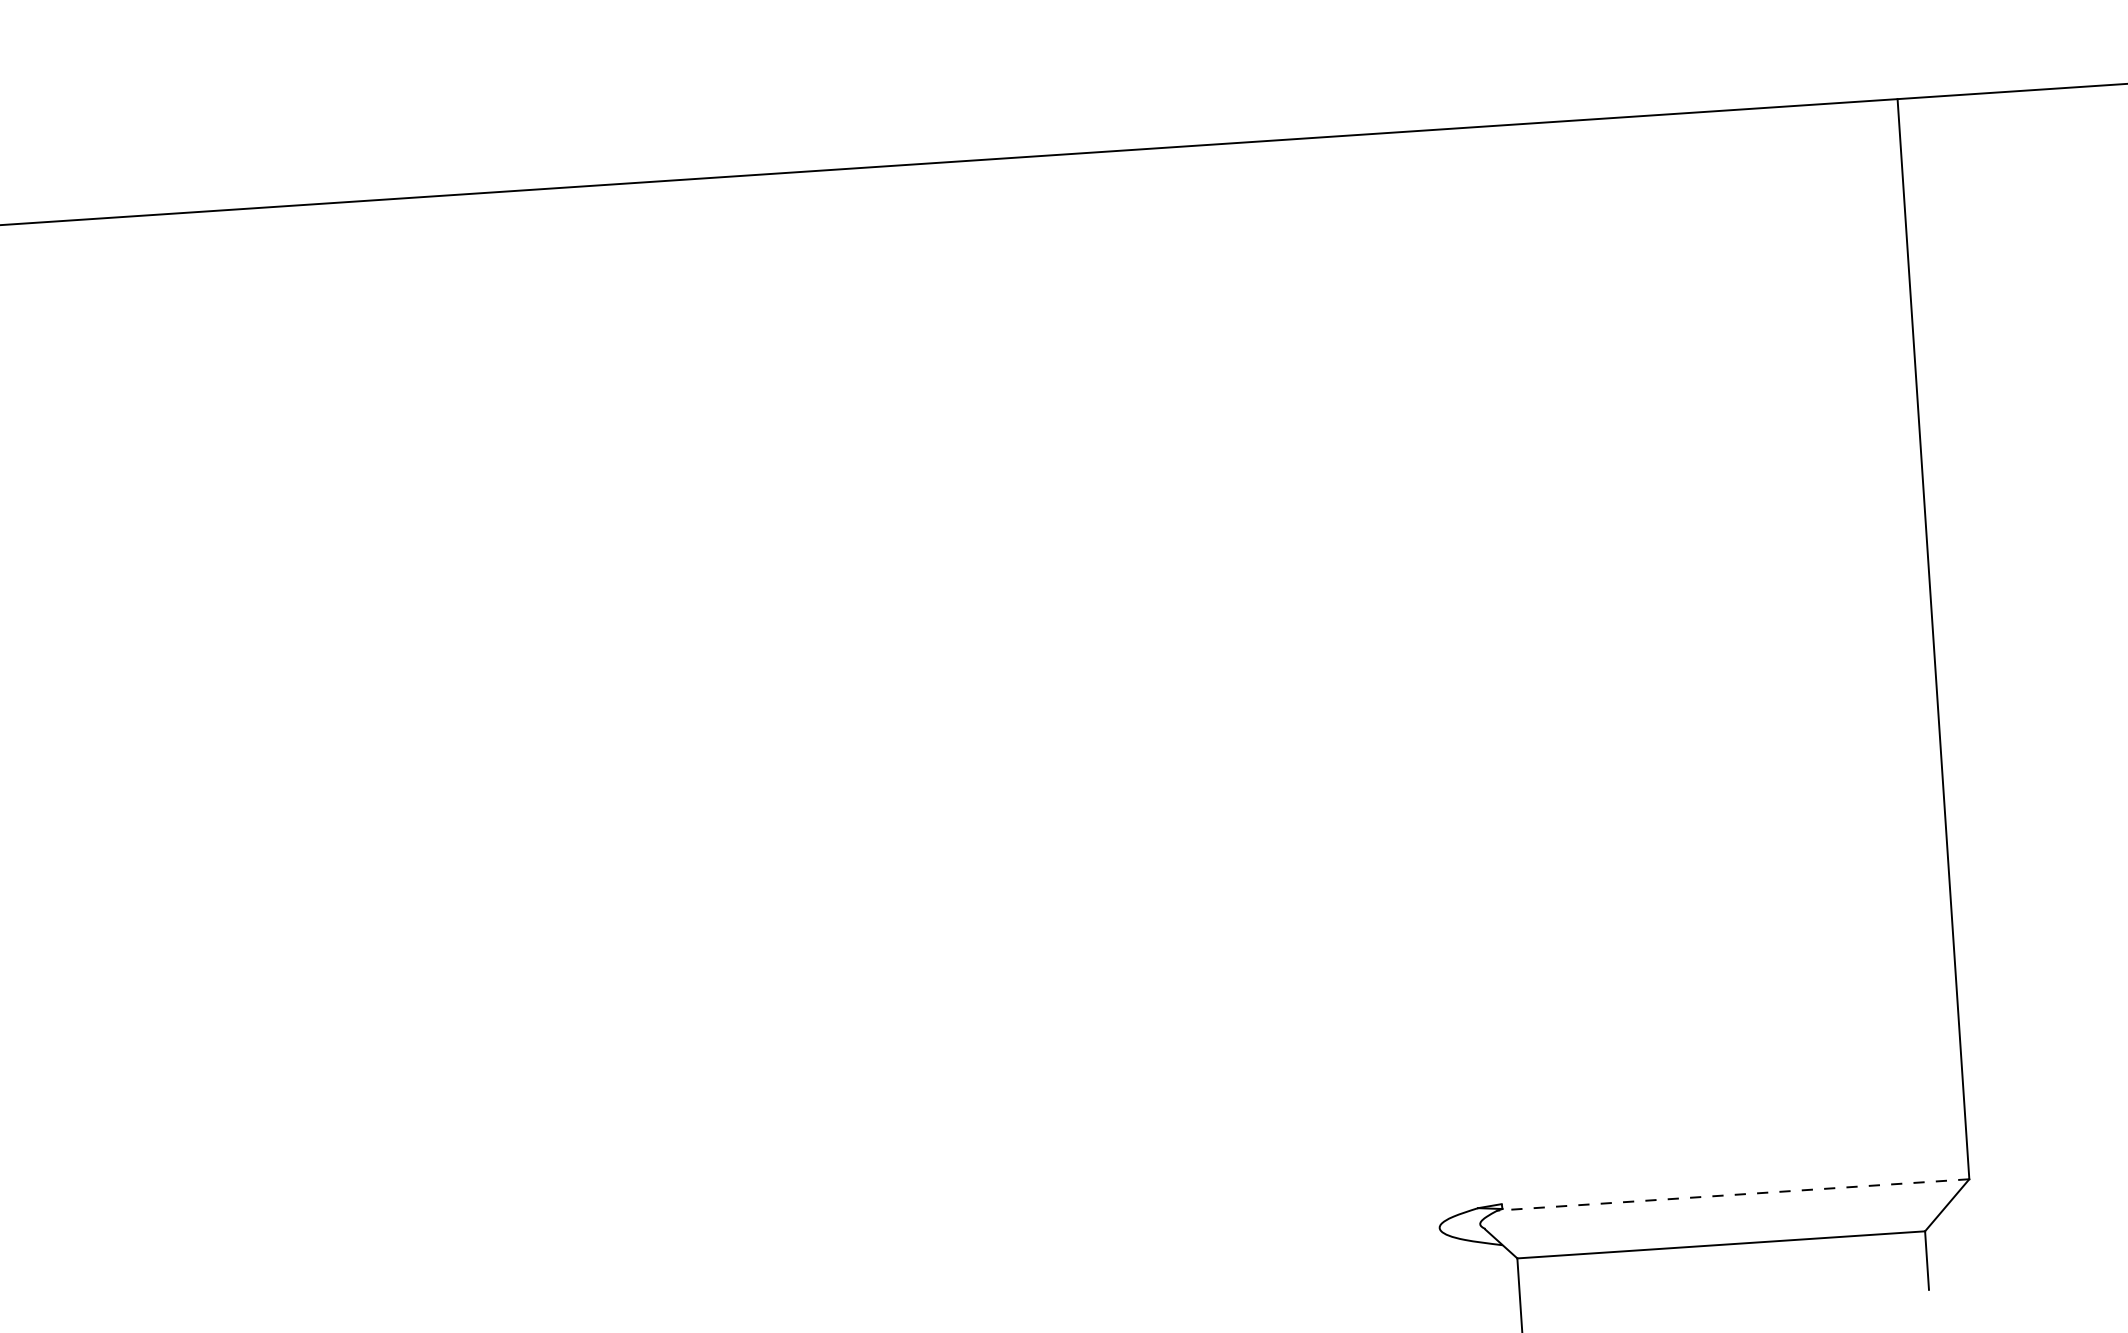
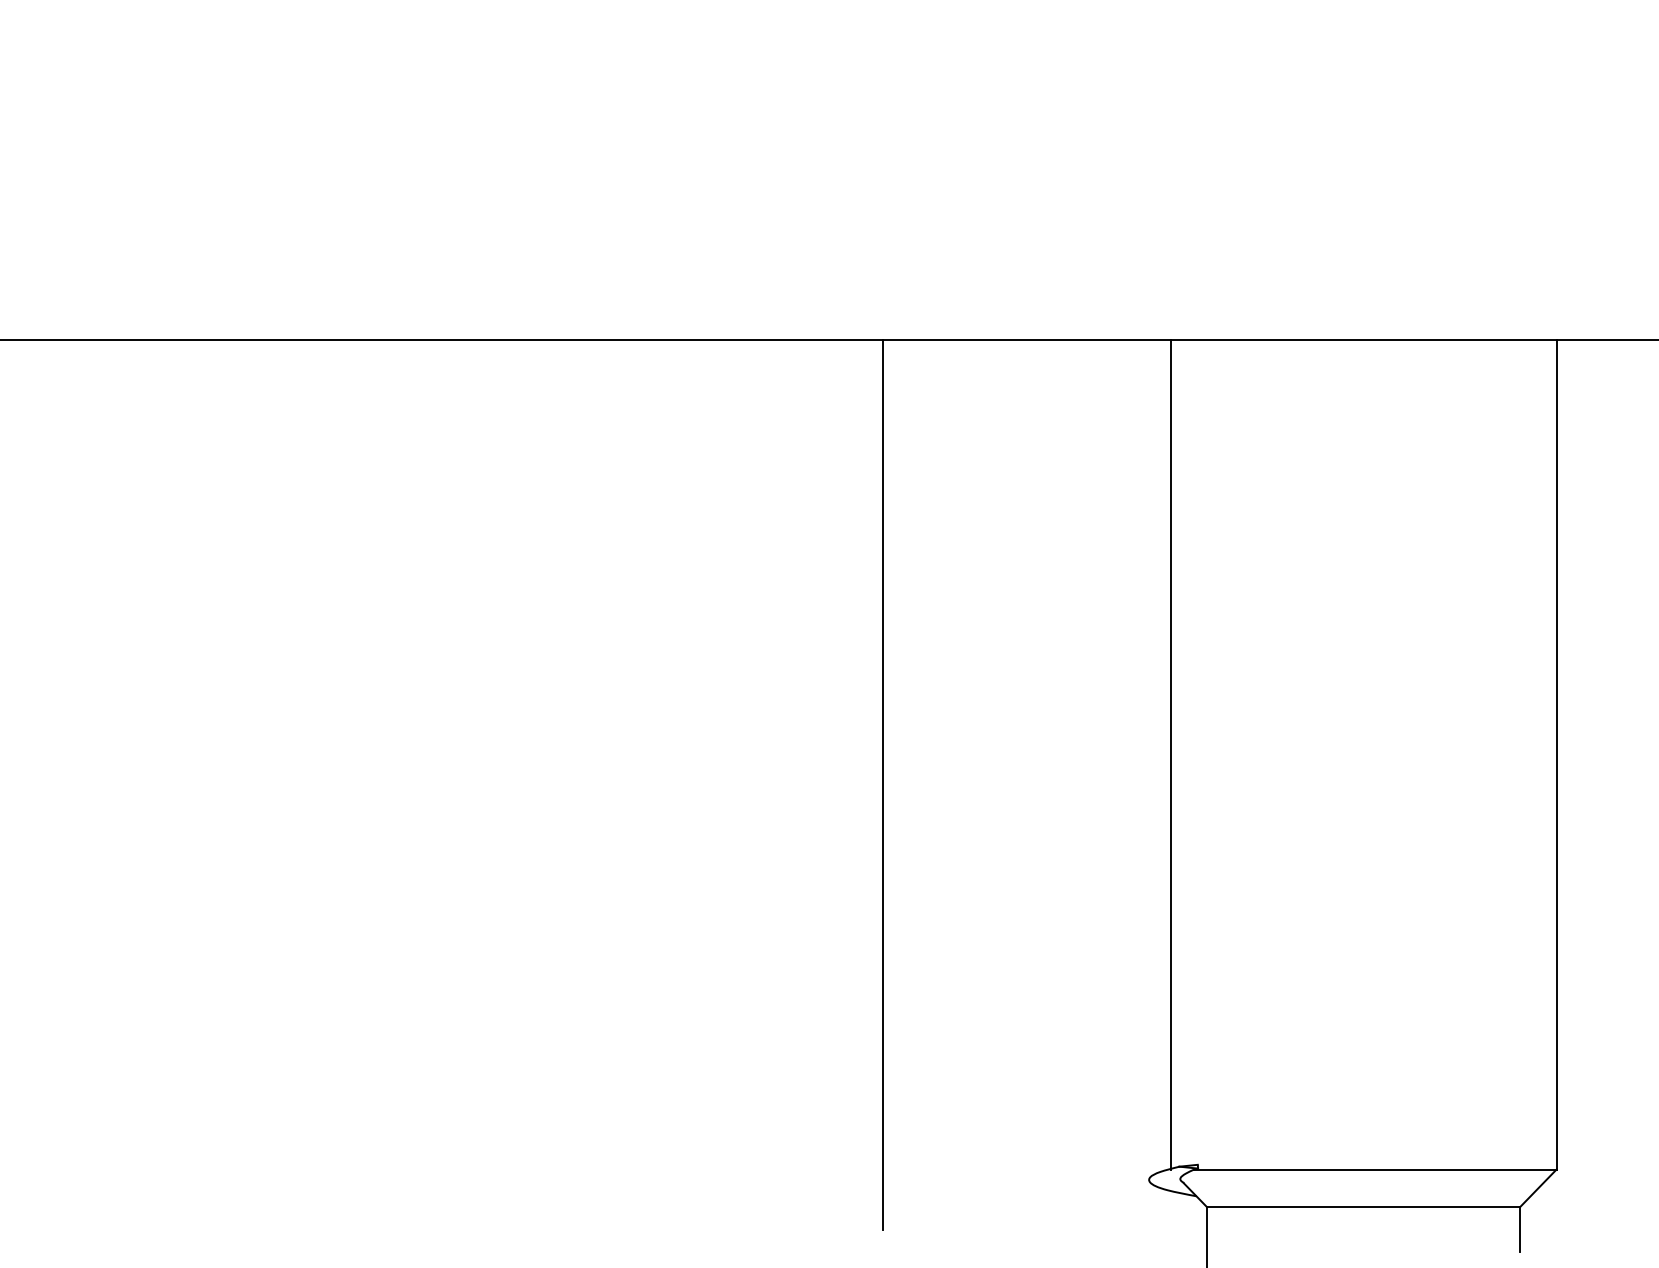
line: (1430, 672) -> (1170, 754), added
line: (1059, 736) -> (883, 784), added
line: (1732, 1194) -> (1374, 1169), dashed -> solid

